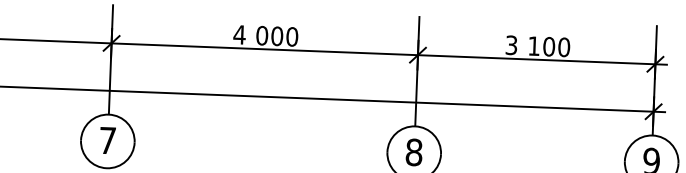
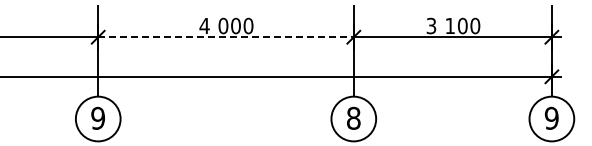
line: (265, 49) -> (226, 37), solid -> dashed
text: (107, 139) -> (97, 117), 7 -> 9

